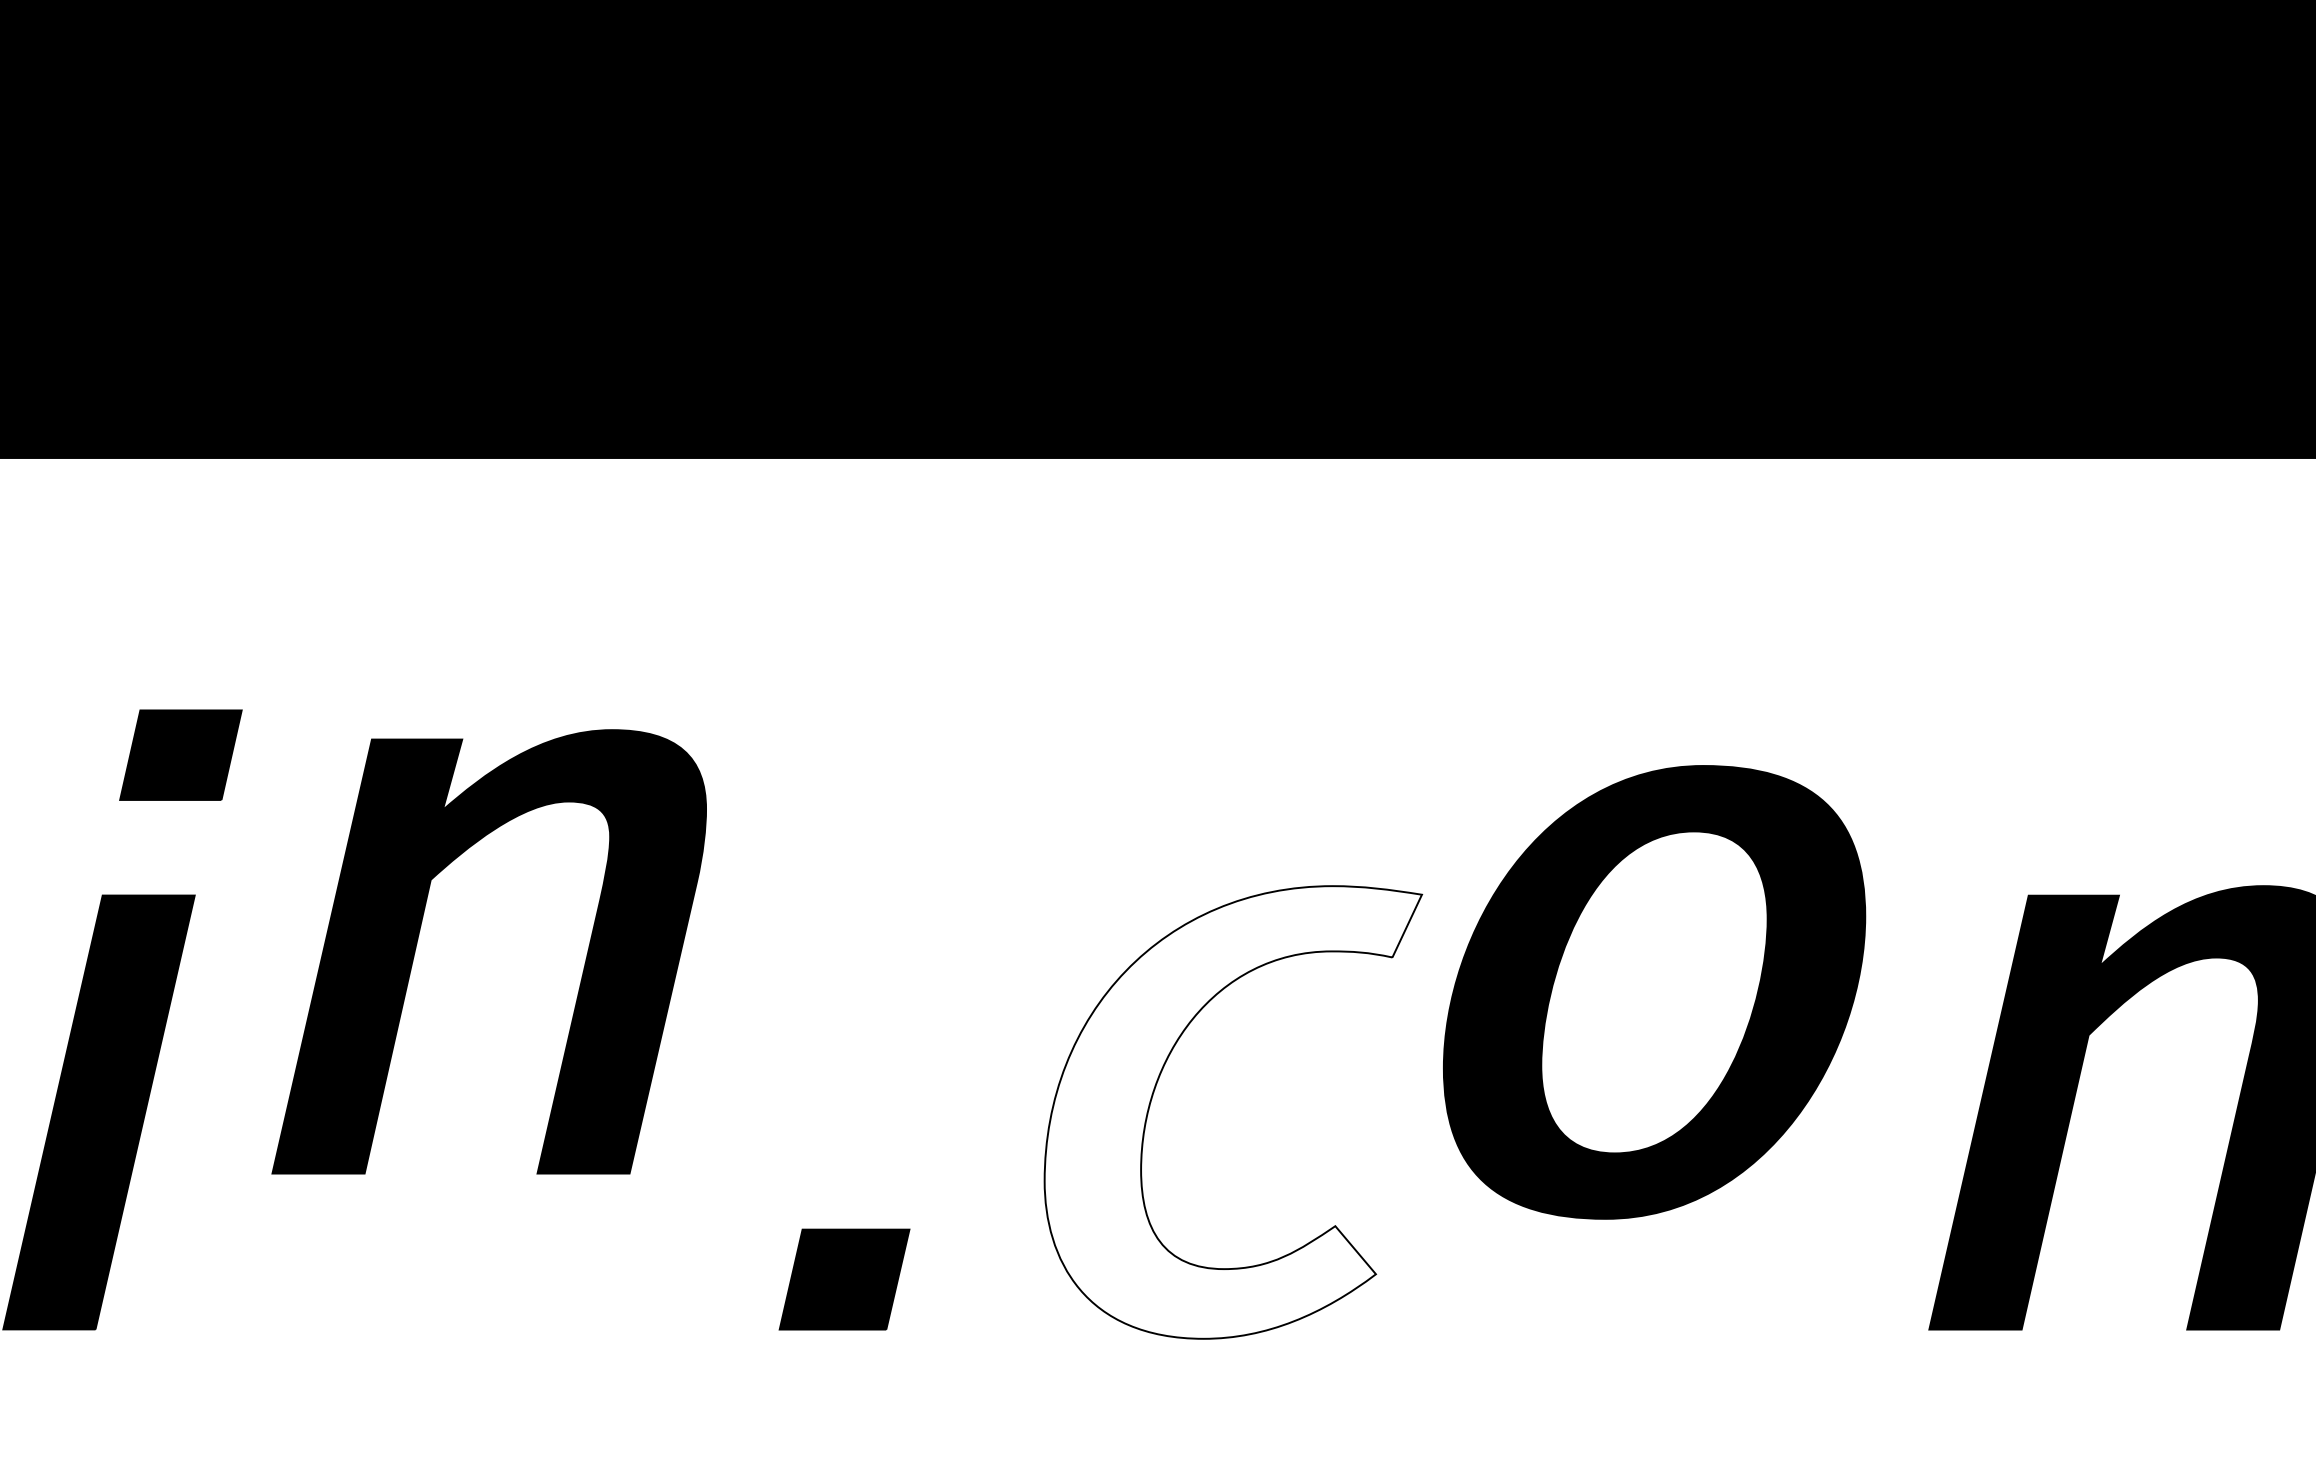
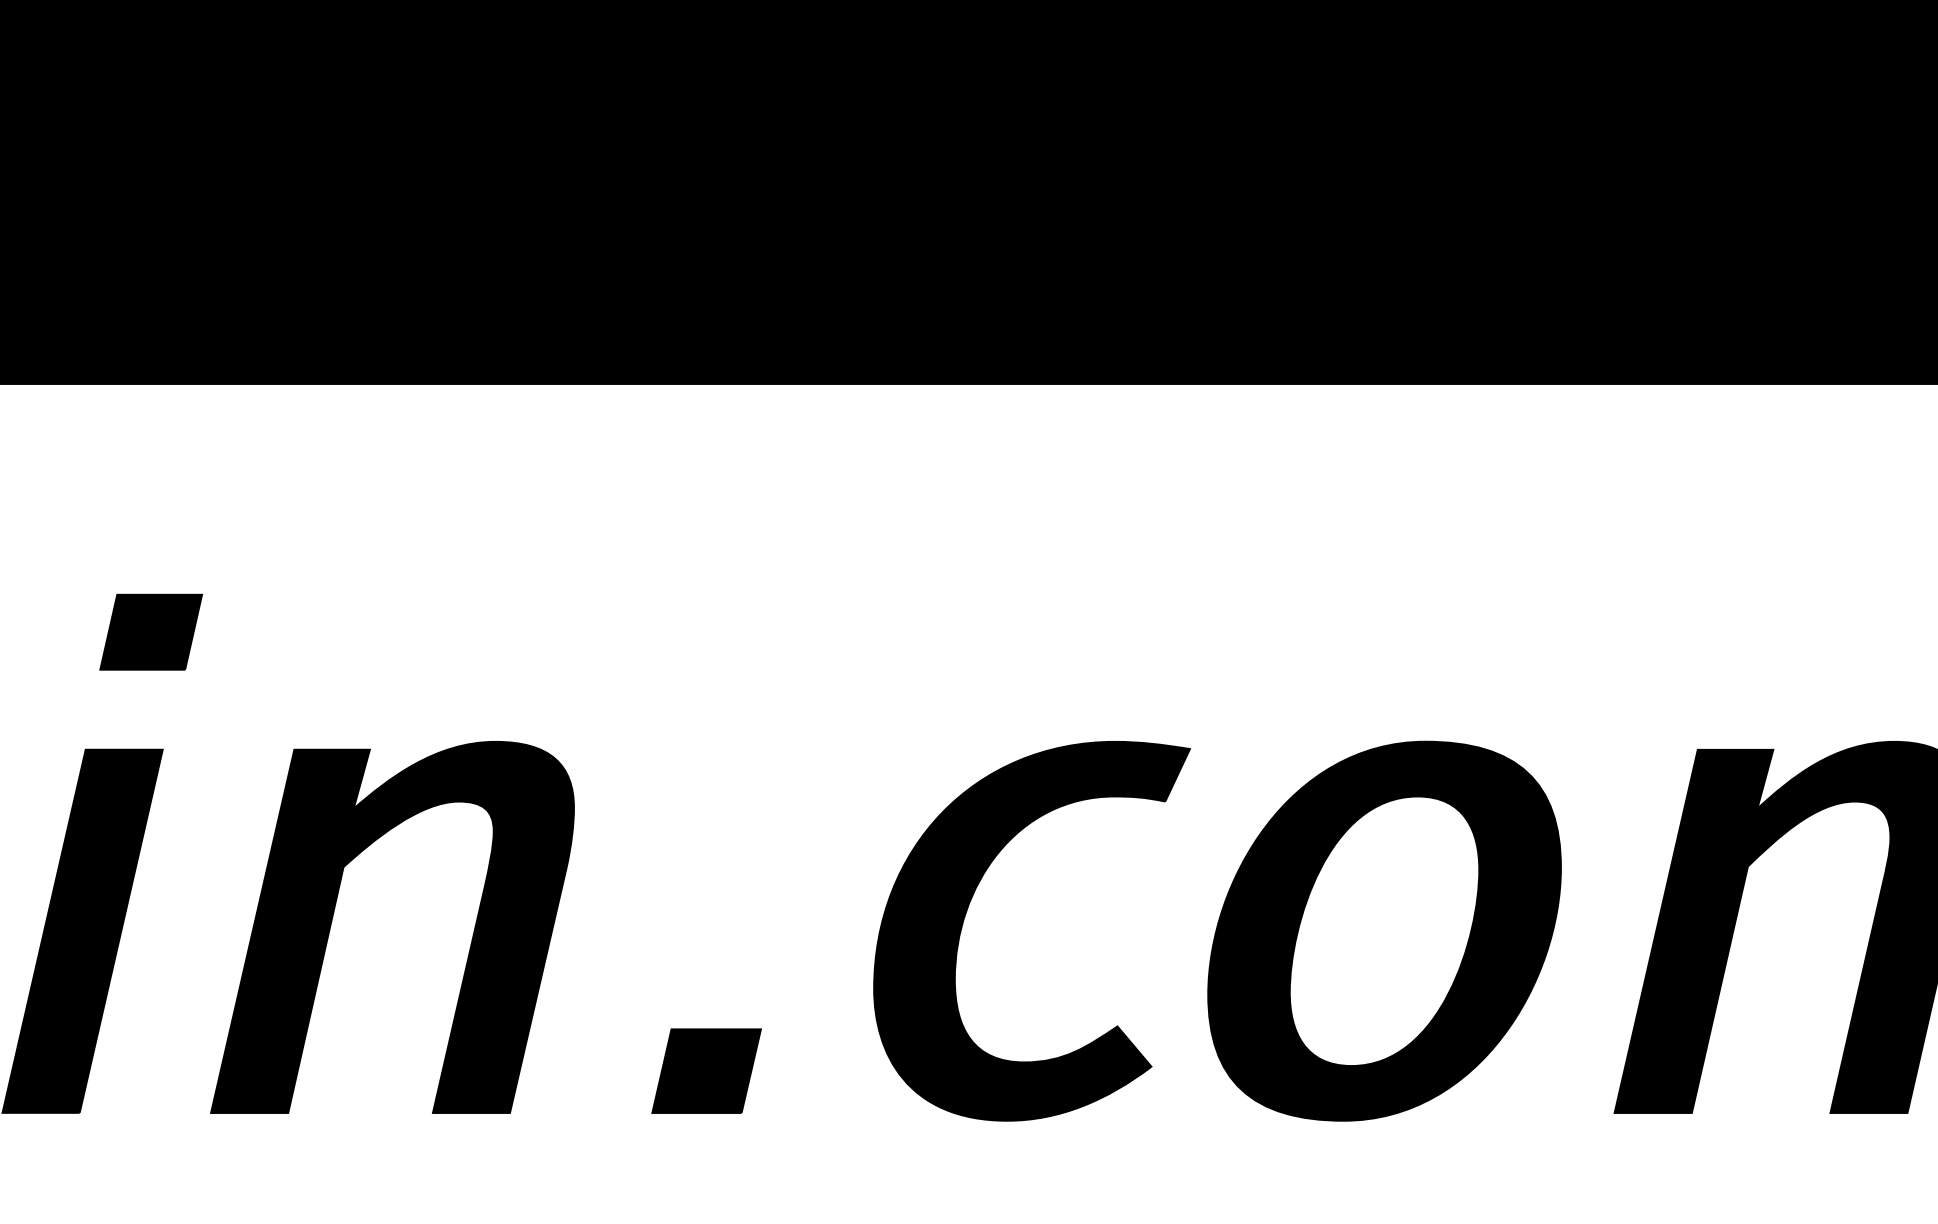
part: (419, 935) -> (334, 913), moved
part: (1654, 992) -> (1384, 931), moved
fill: (1232, 1112) -> (1031, 931), added

